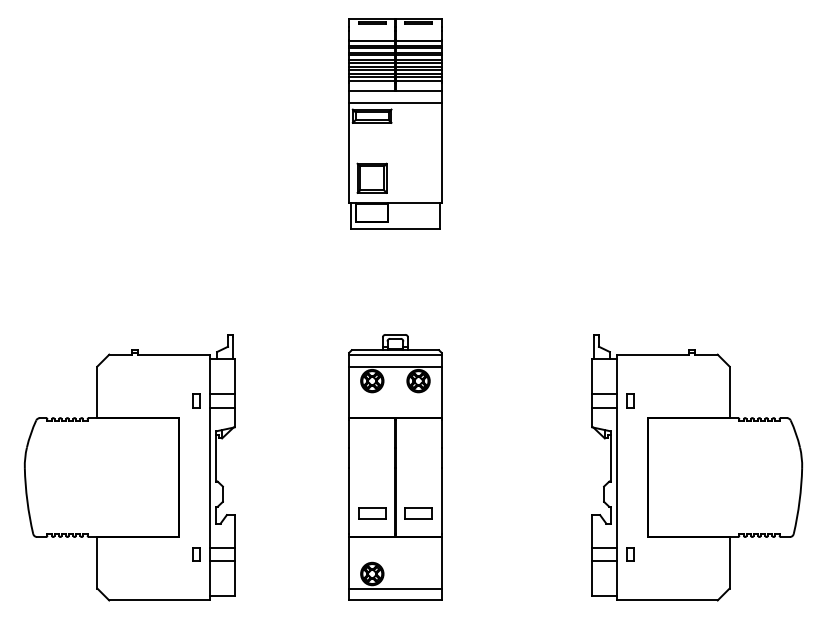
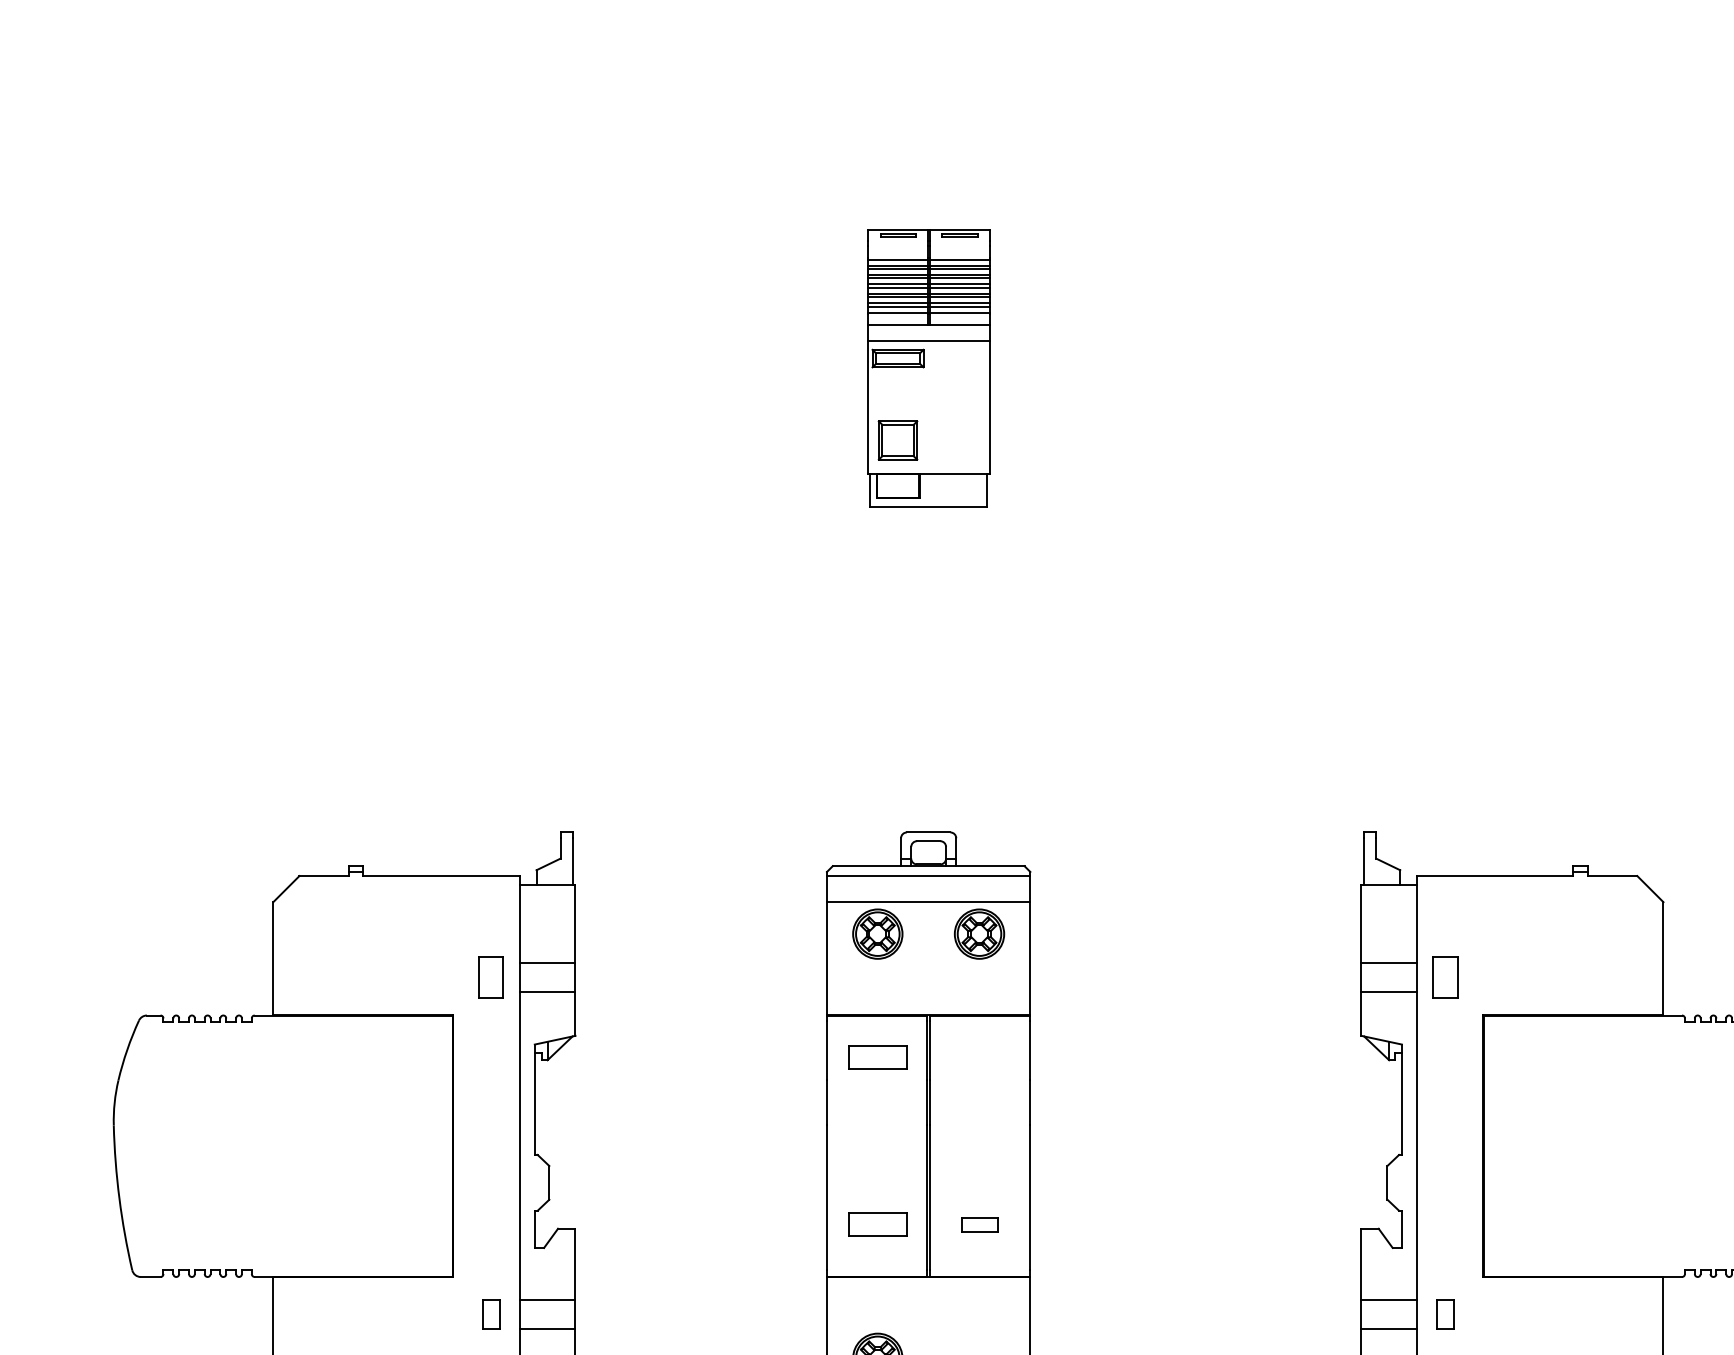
part: (395, 123) -> (928, 367), size x0.6
part: (196, 400) -> (491, 976), size x1.4
part: (630, 400) -> (1445, 976), size x1.4
part: (372, 437) -> (878, 1058), added
part: (418, 513) -> (979, 1225), size x0.6

